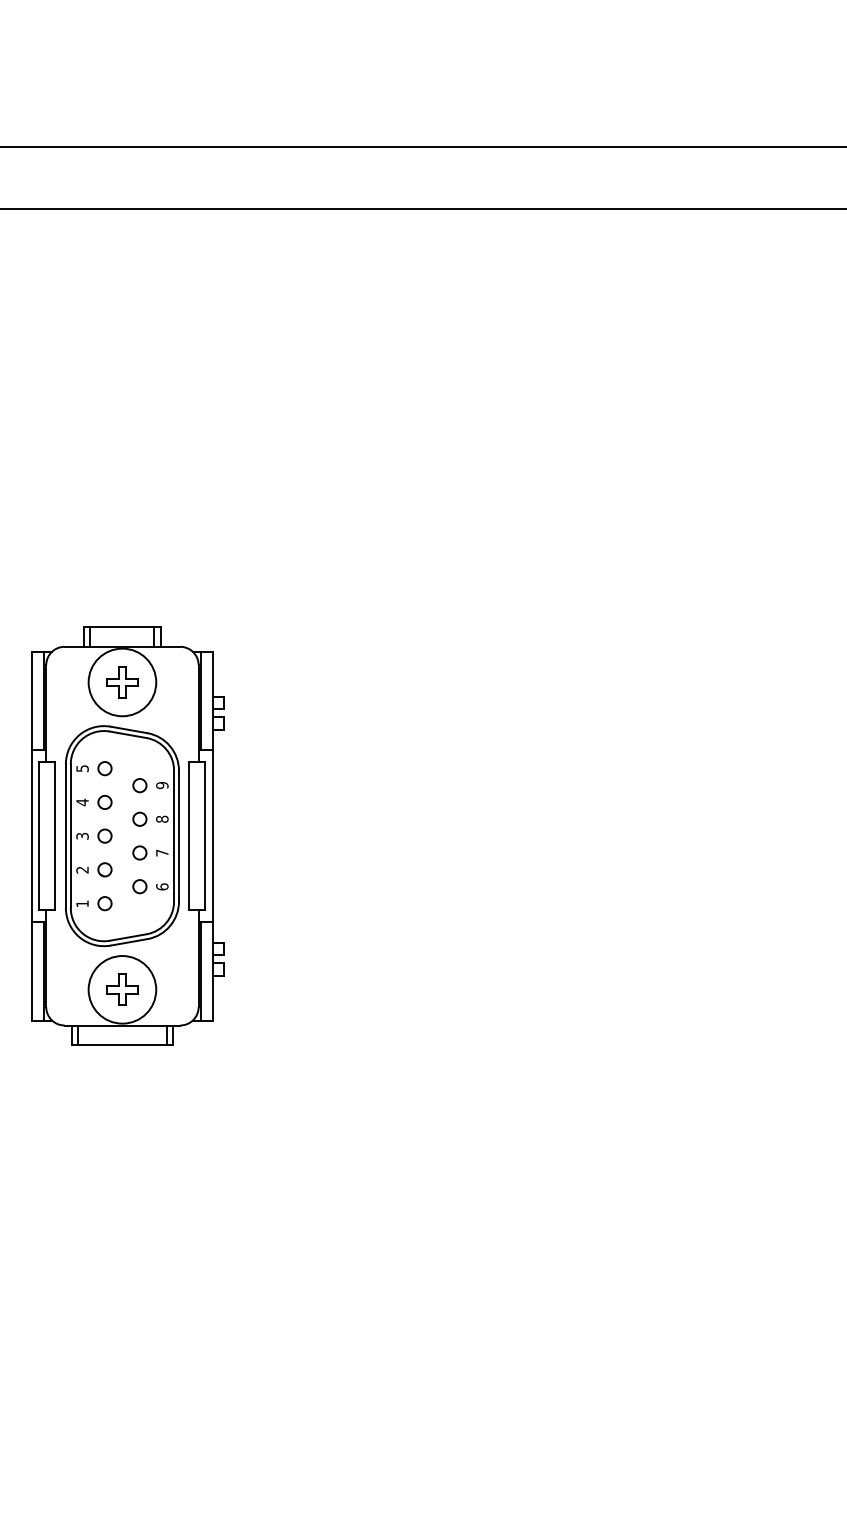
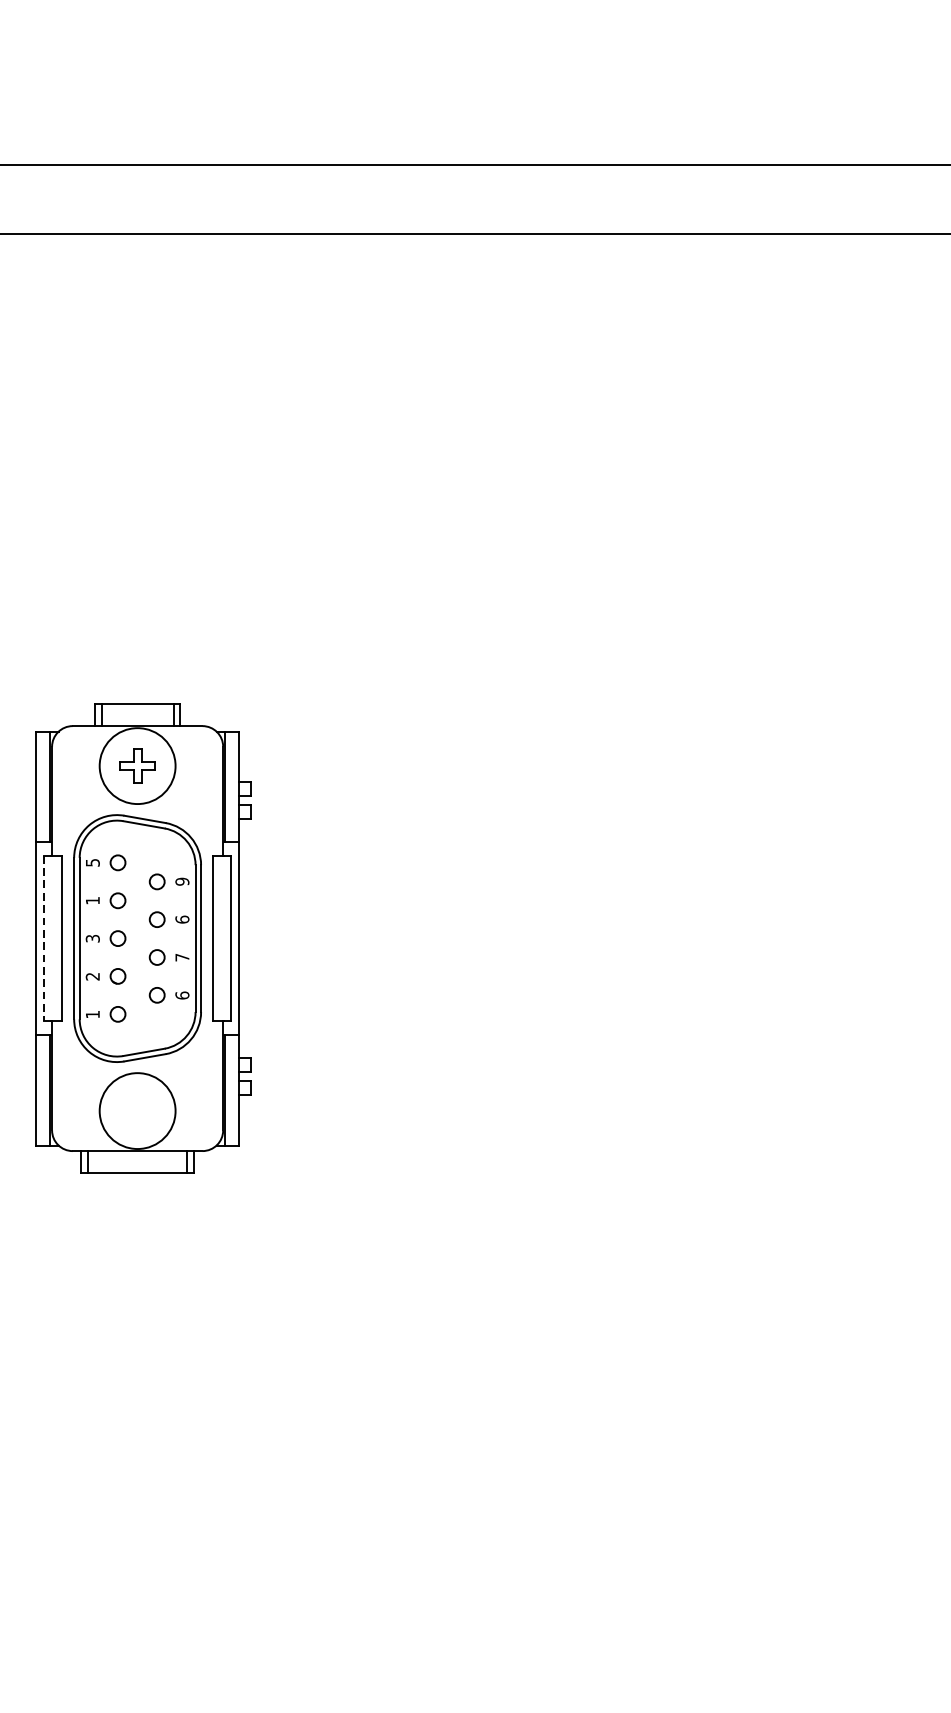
text: (82, 802) -> (92, 900), 4 -> 1
text: (162, 818) -> (182, 918), 8 -> 6
line: (39, 836) -> (44, 938), solid -> dashed
part: (122, 989) -> (137, 1110), removed

